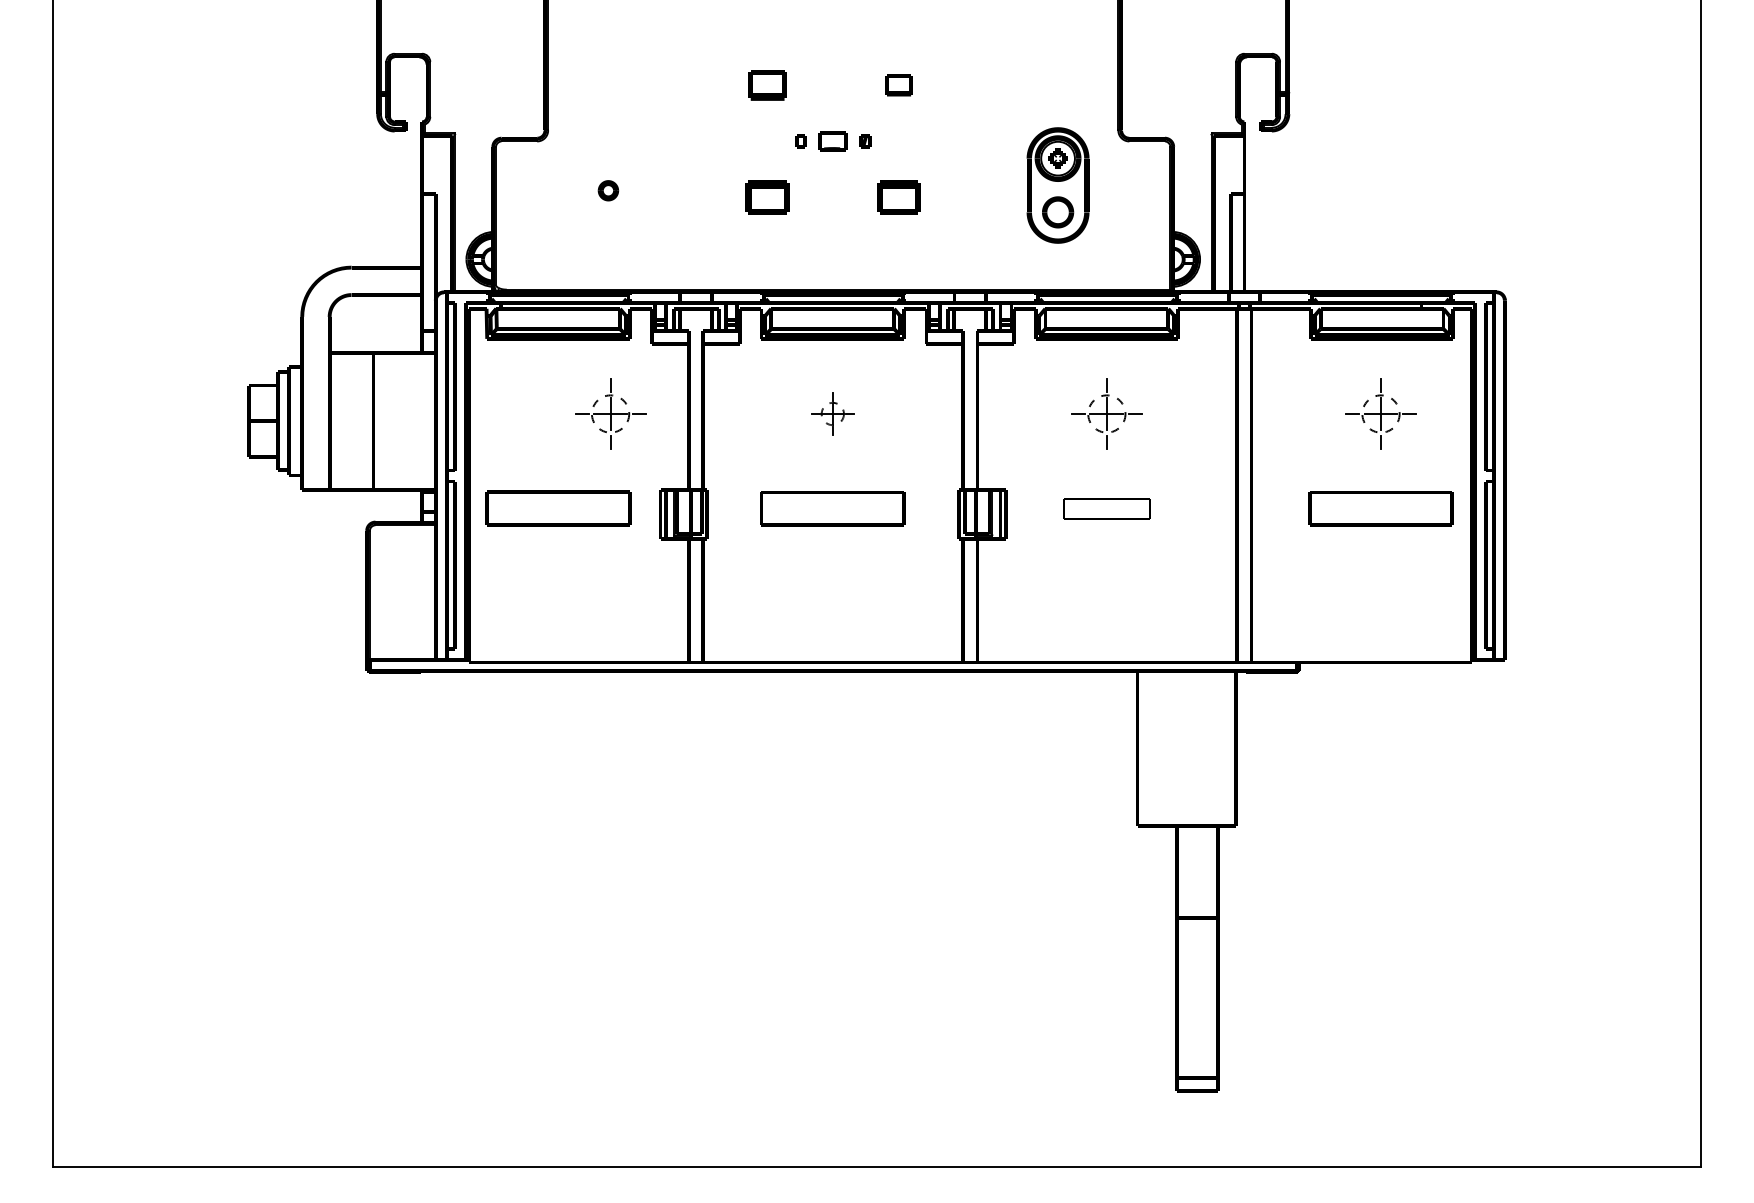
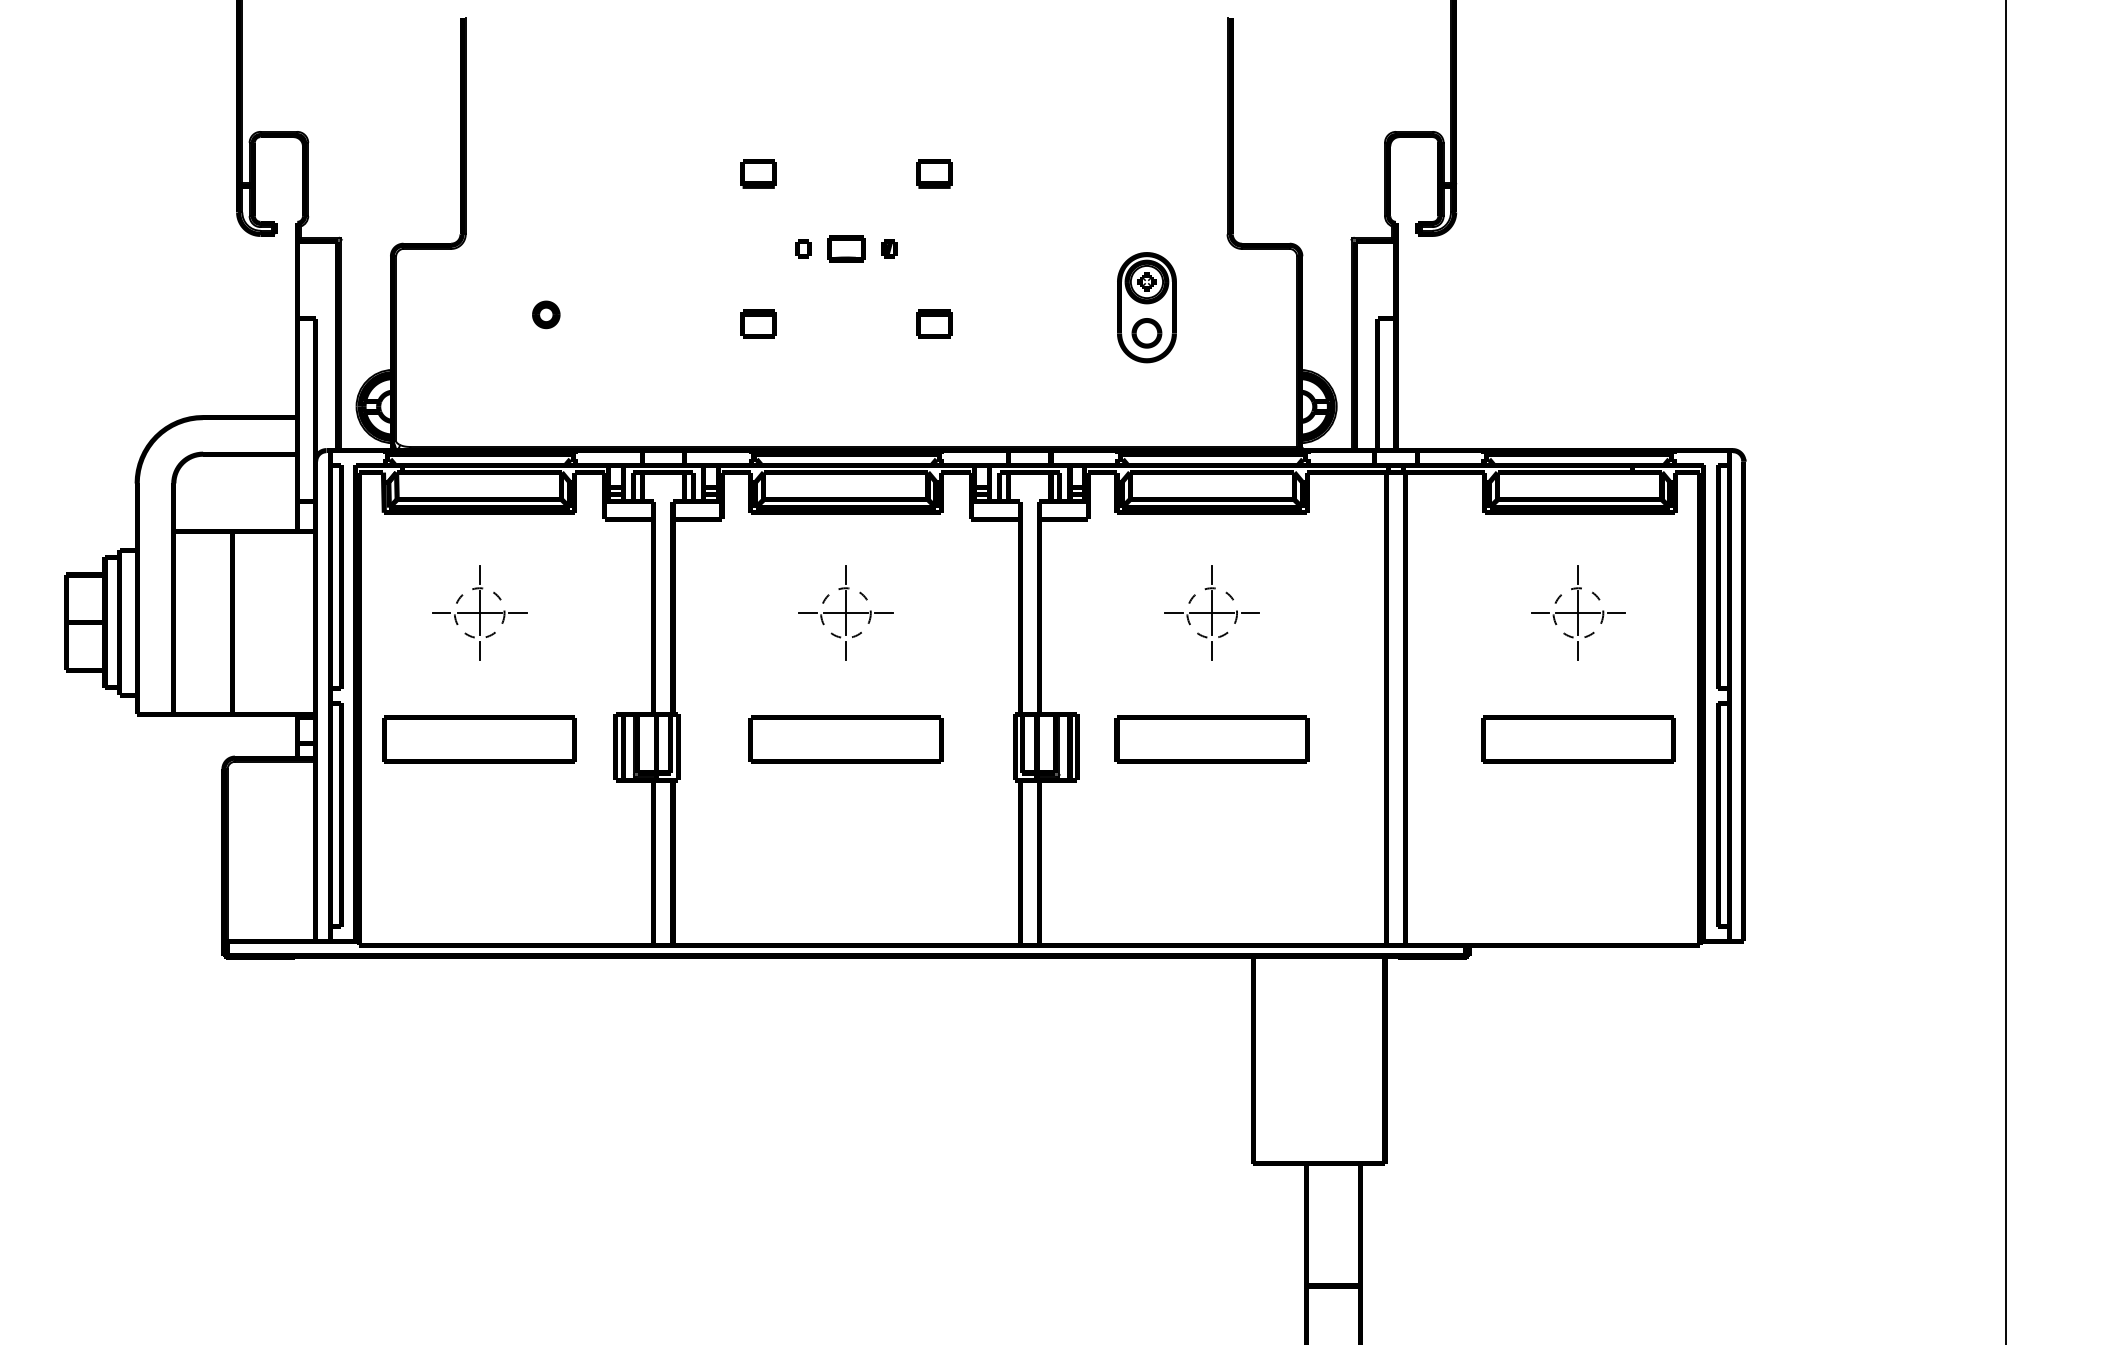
part: (766, 85) -> (757, 174), size x0.71
part: (1057, 184) -> (1146, 306), size x0.71
part: (766, 197) -> (757, 323), size x0.62
part: (898, 197) -> (933, 323), size x0.62
part: (610, 413) -> (479, 612), moved
part: (832, 413) -> (845, 612), size x1.67
part: (1106, 508) -> (1211, 739), size x1.67

